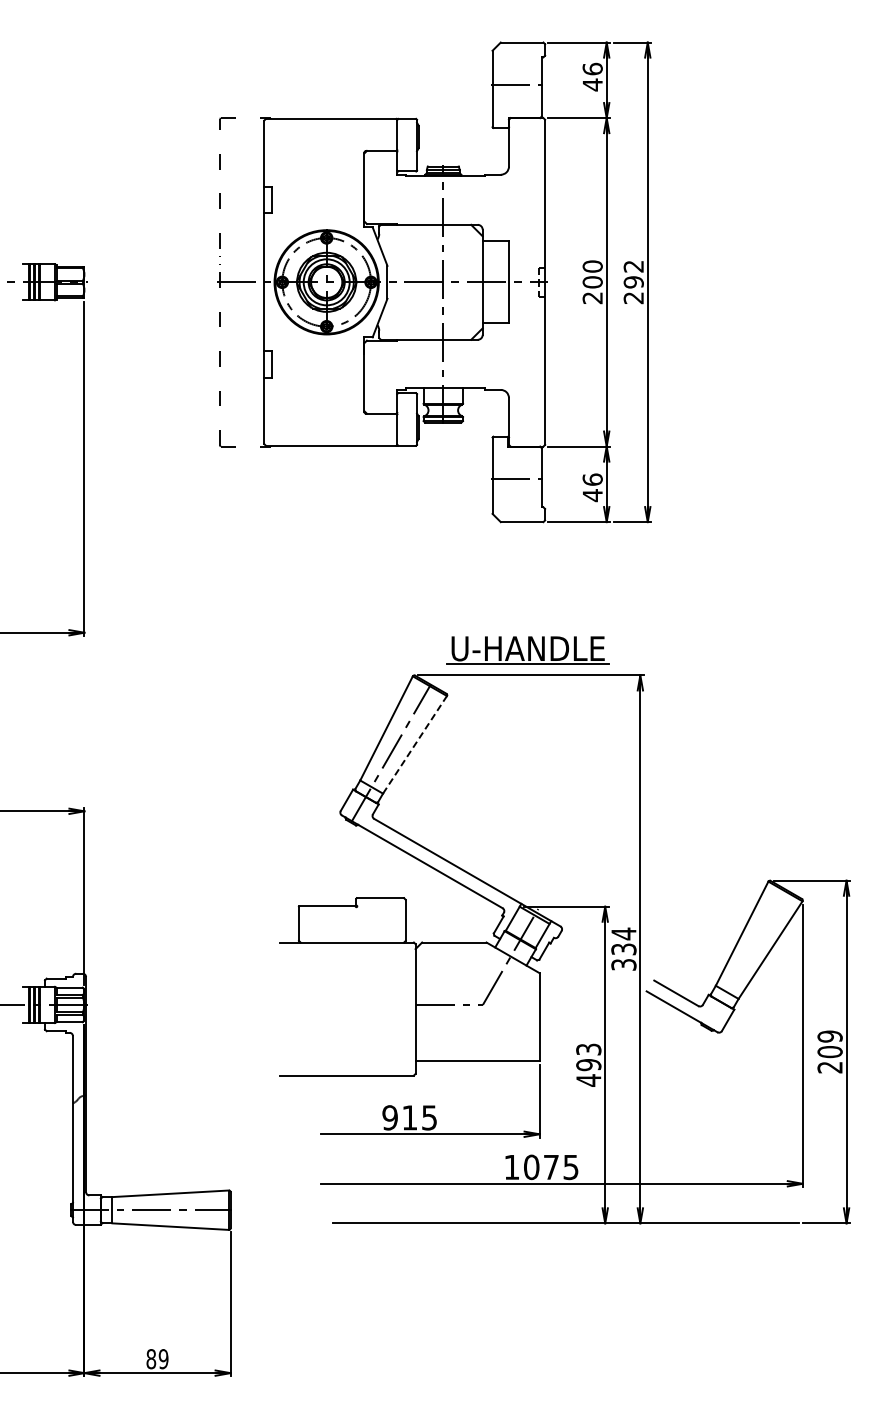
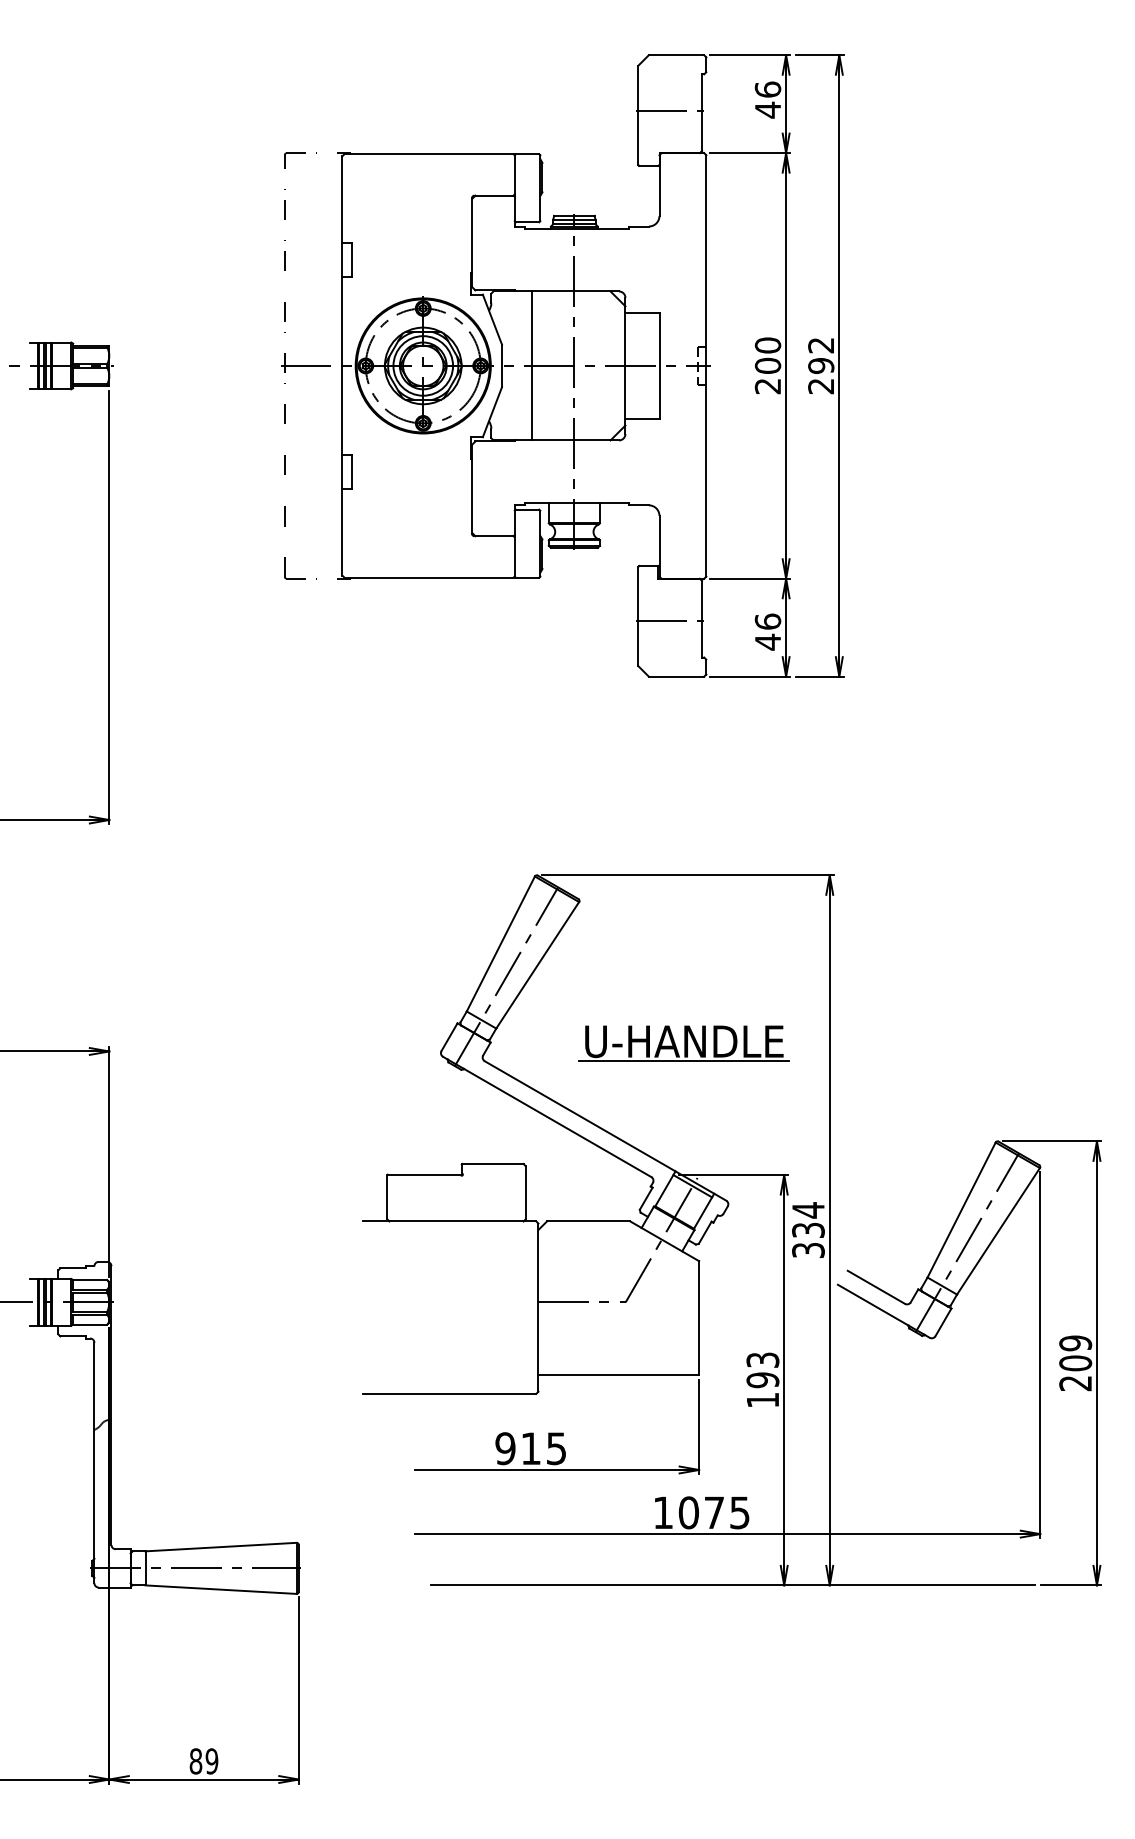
line: (410, 281) -> (531, 364), added
part: (527, 650) -> (683, 1043), moved
line: (415, 744) -> (538, 964), dashed -> solid
line: (746, 958) -> (967, 1242), added
text: (588, 1080) -> (762, 1400), 493 -> 193

